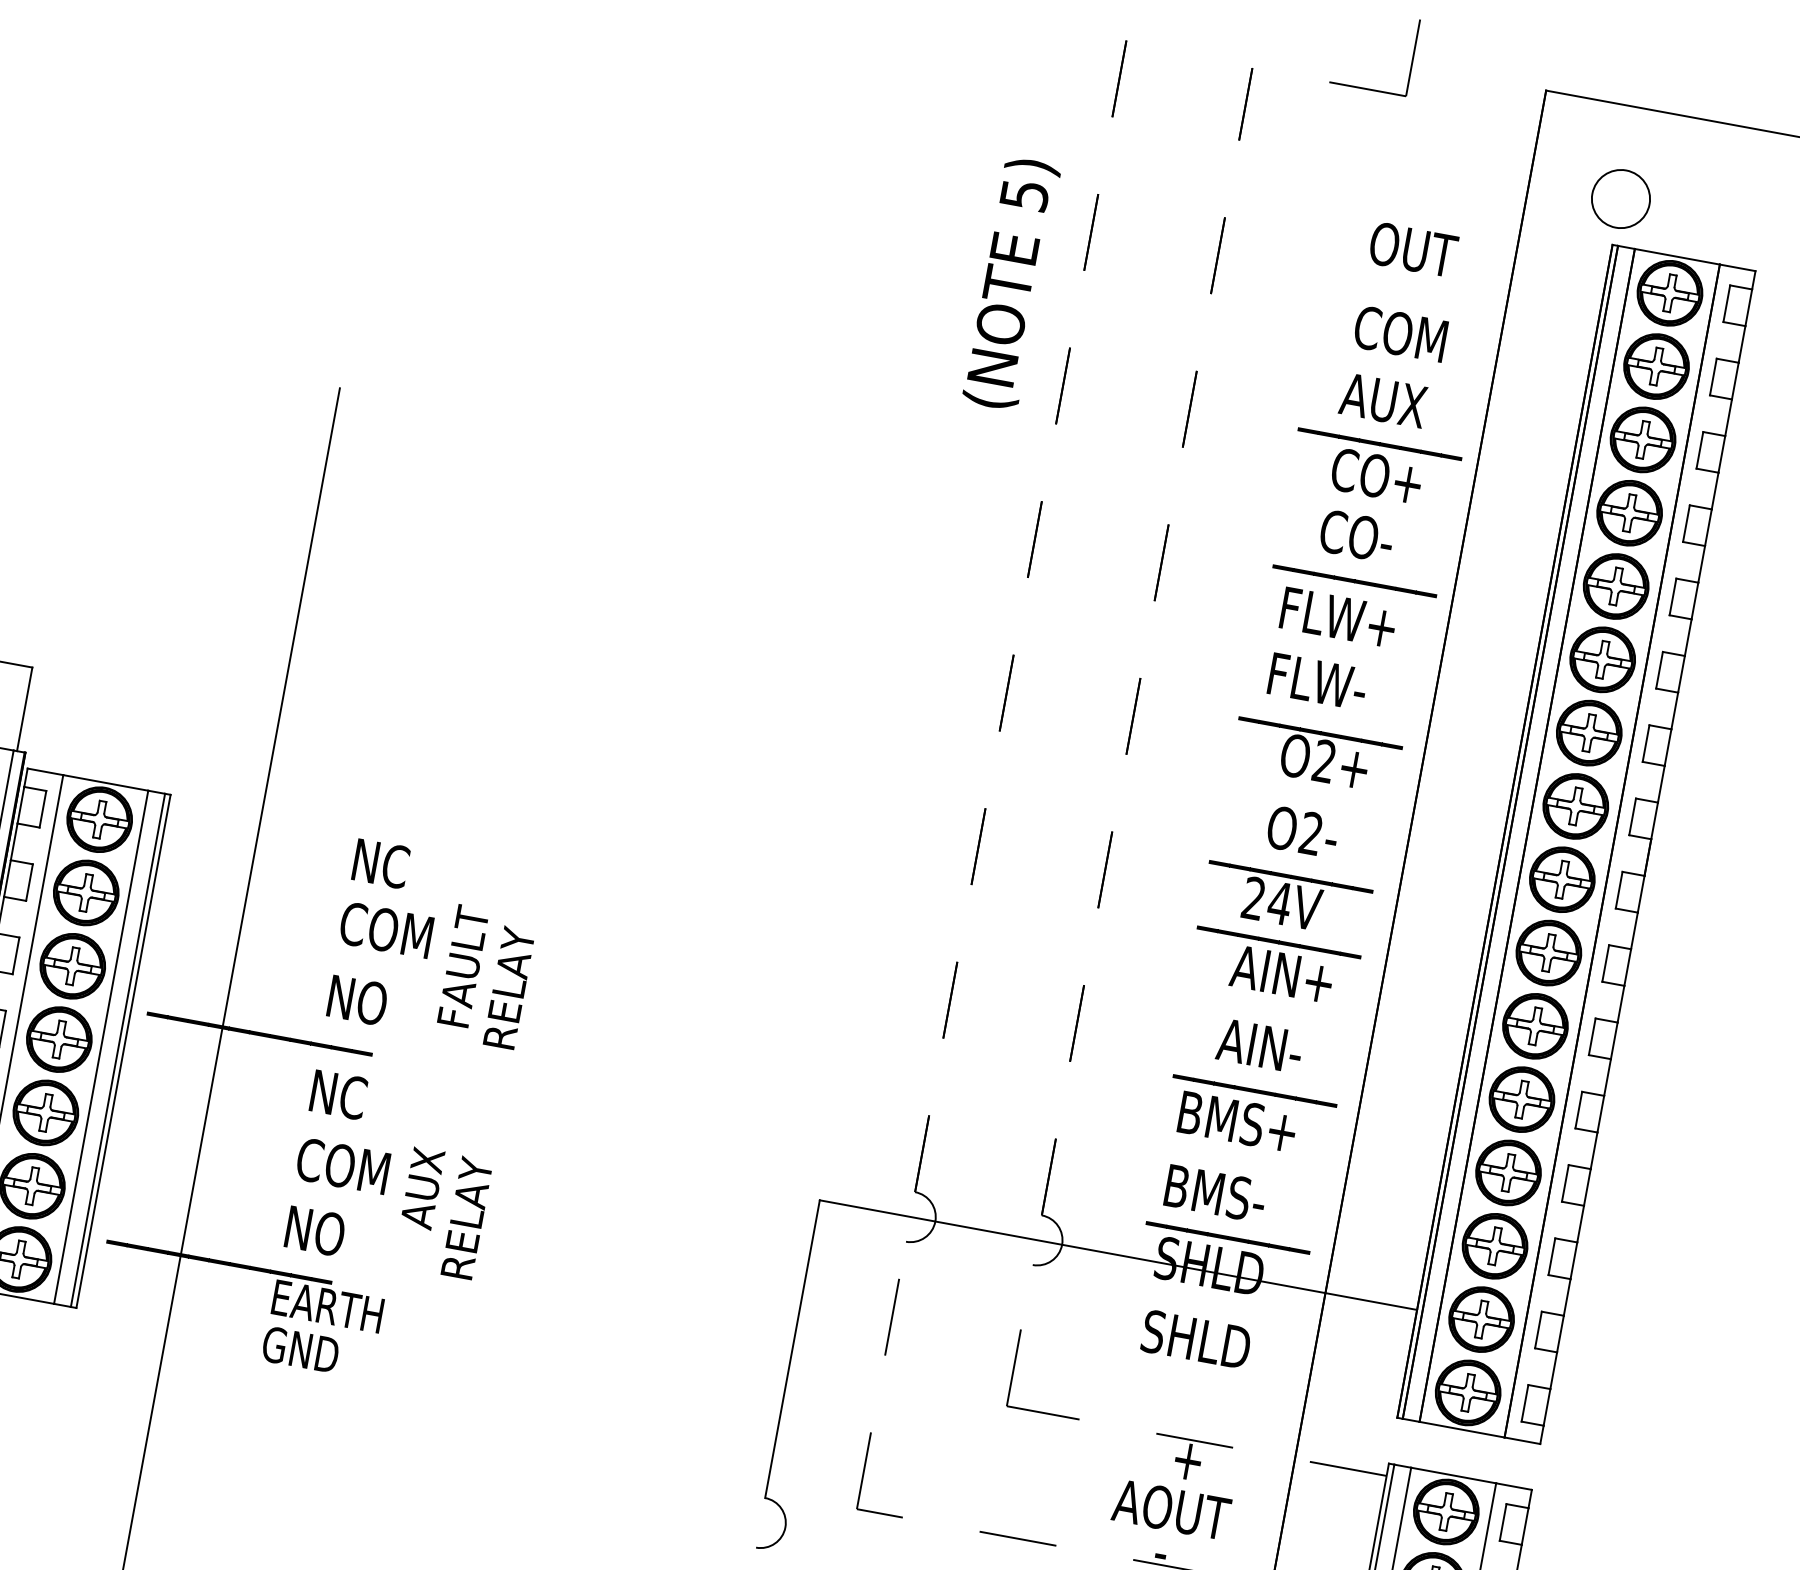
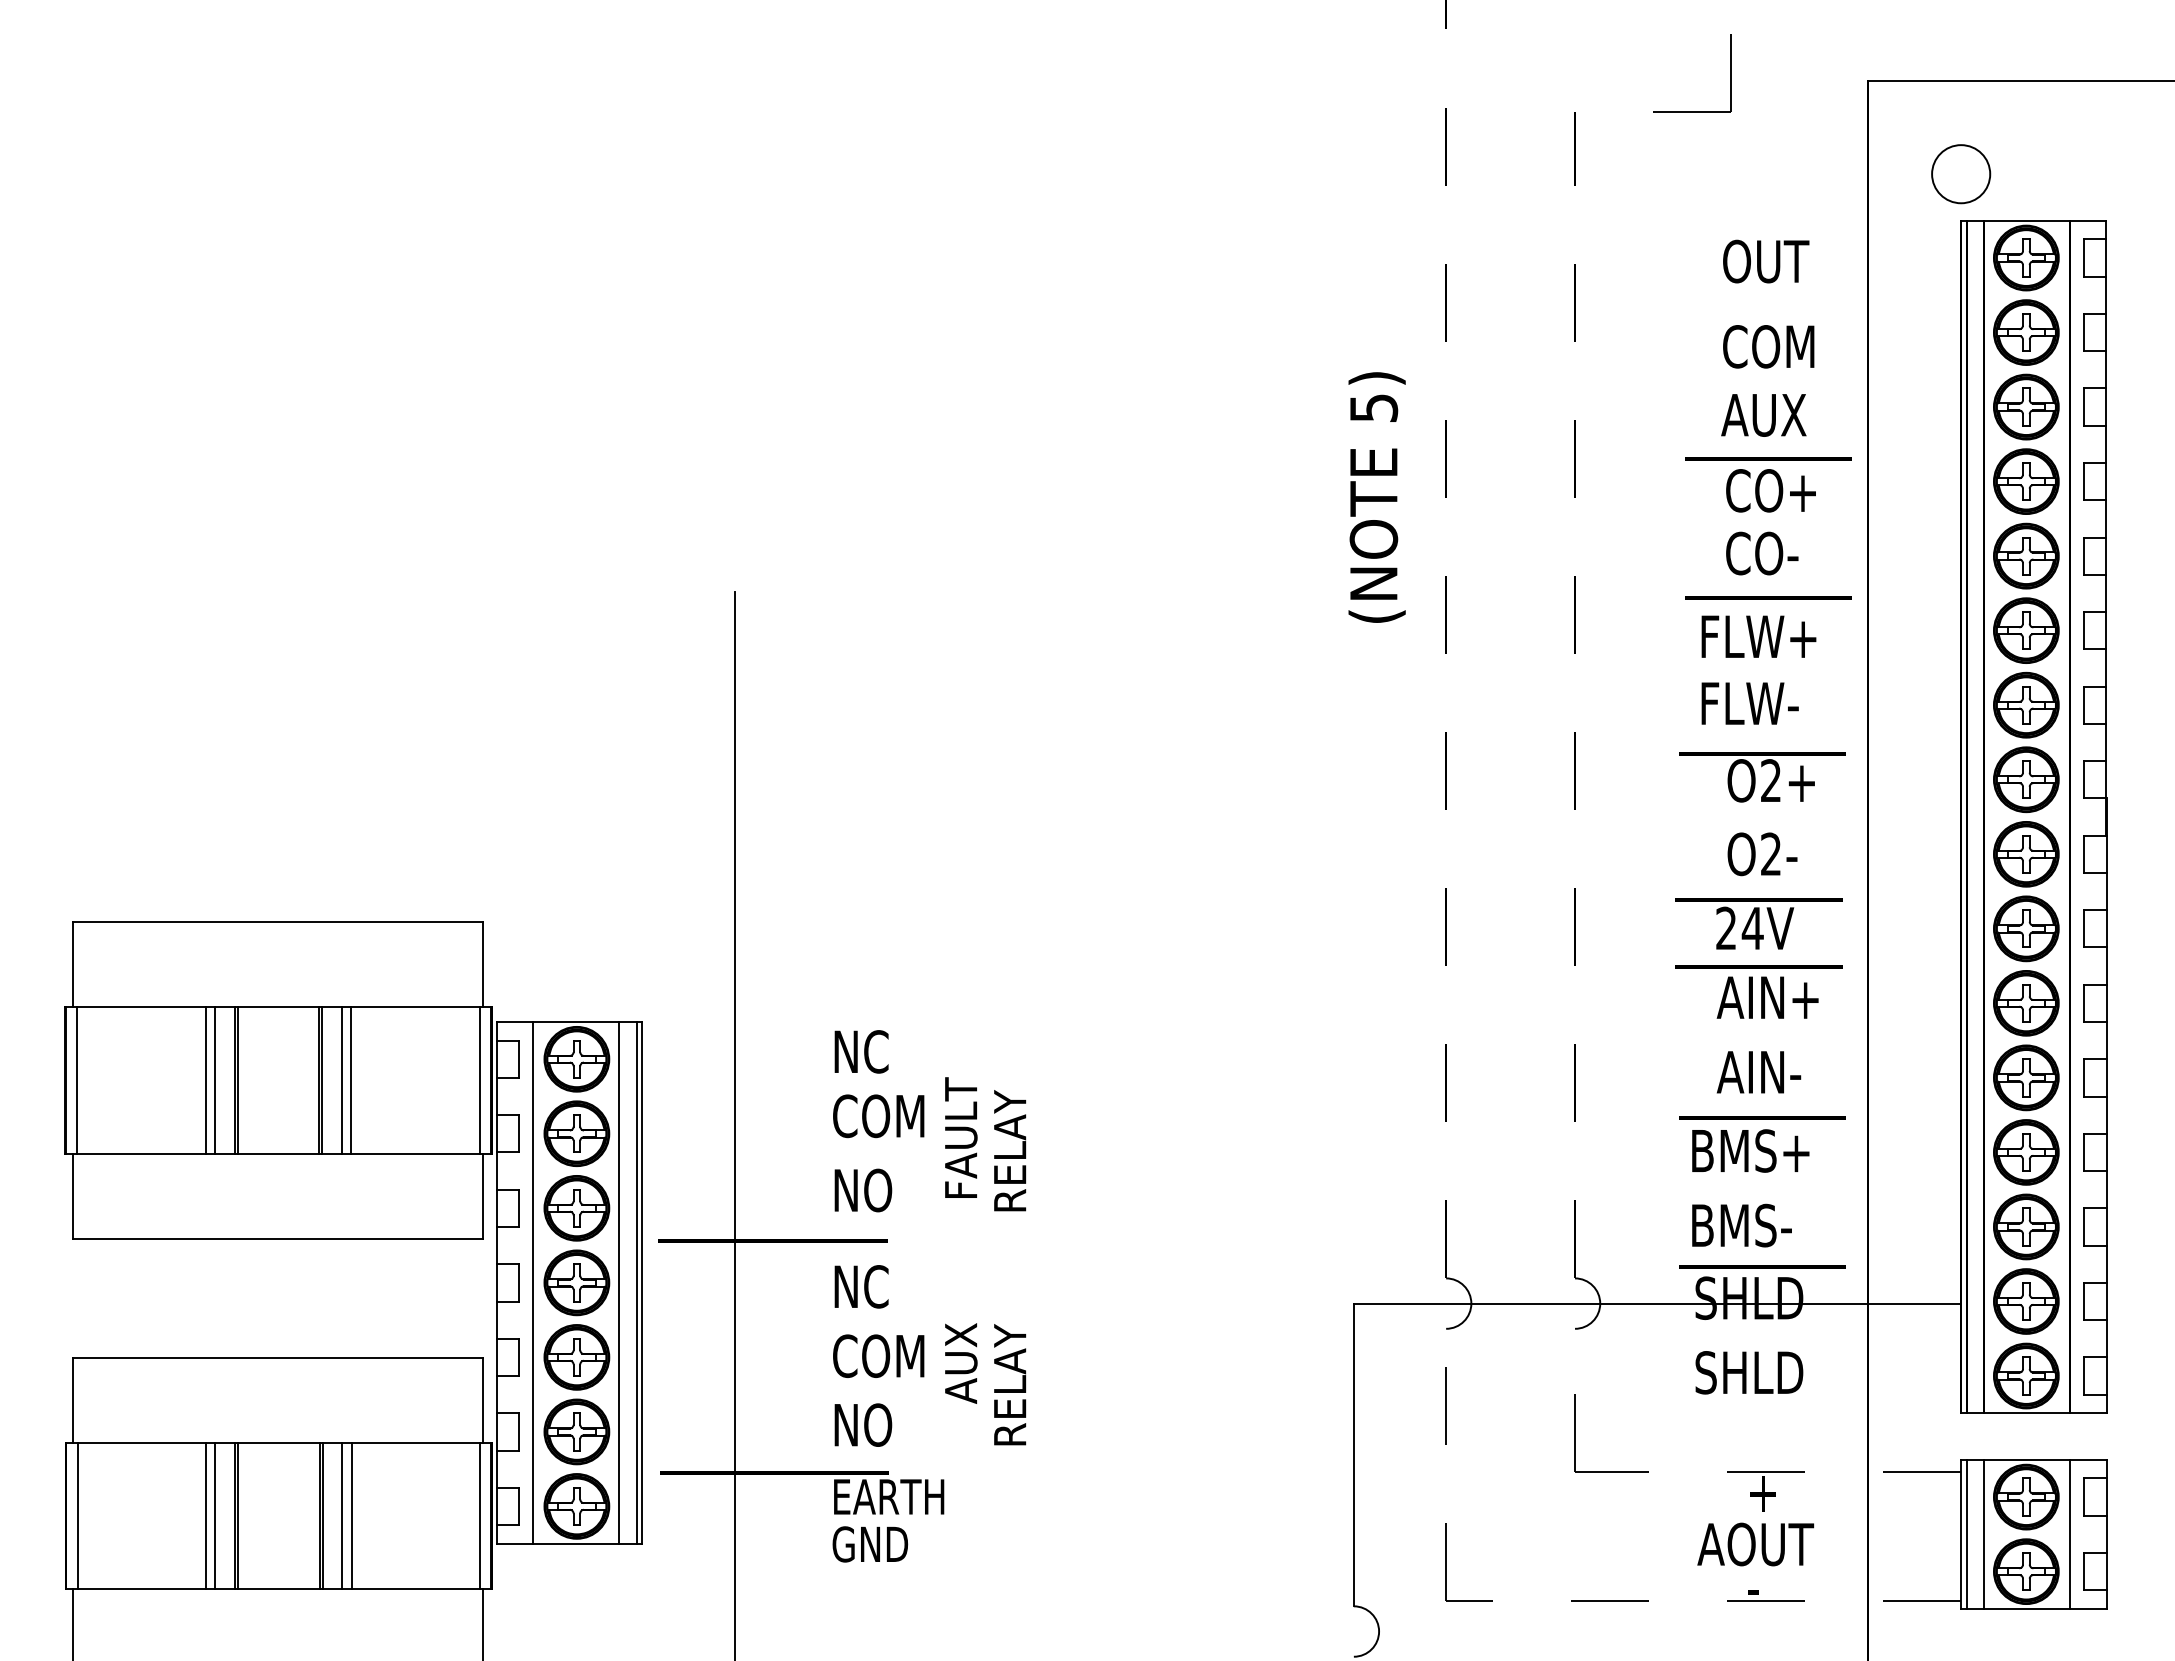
text: (1011, 283) -> (1376, 497), moved

